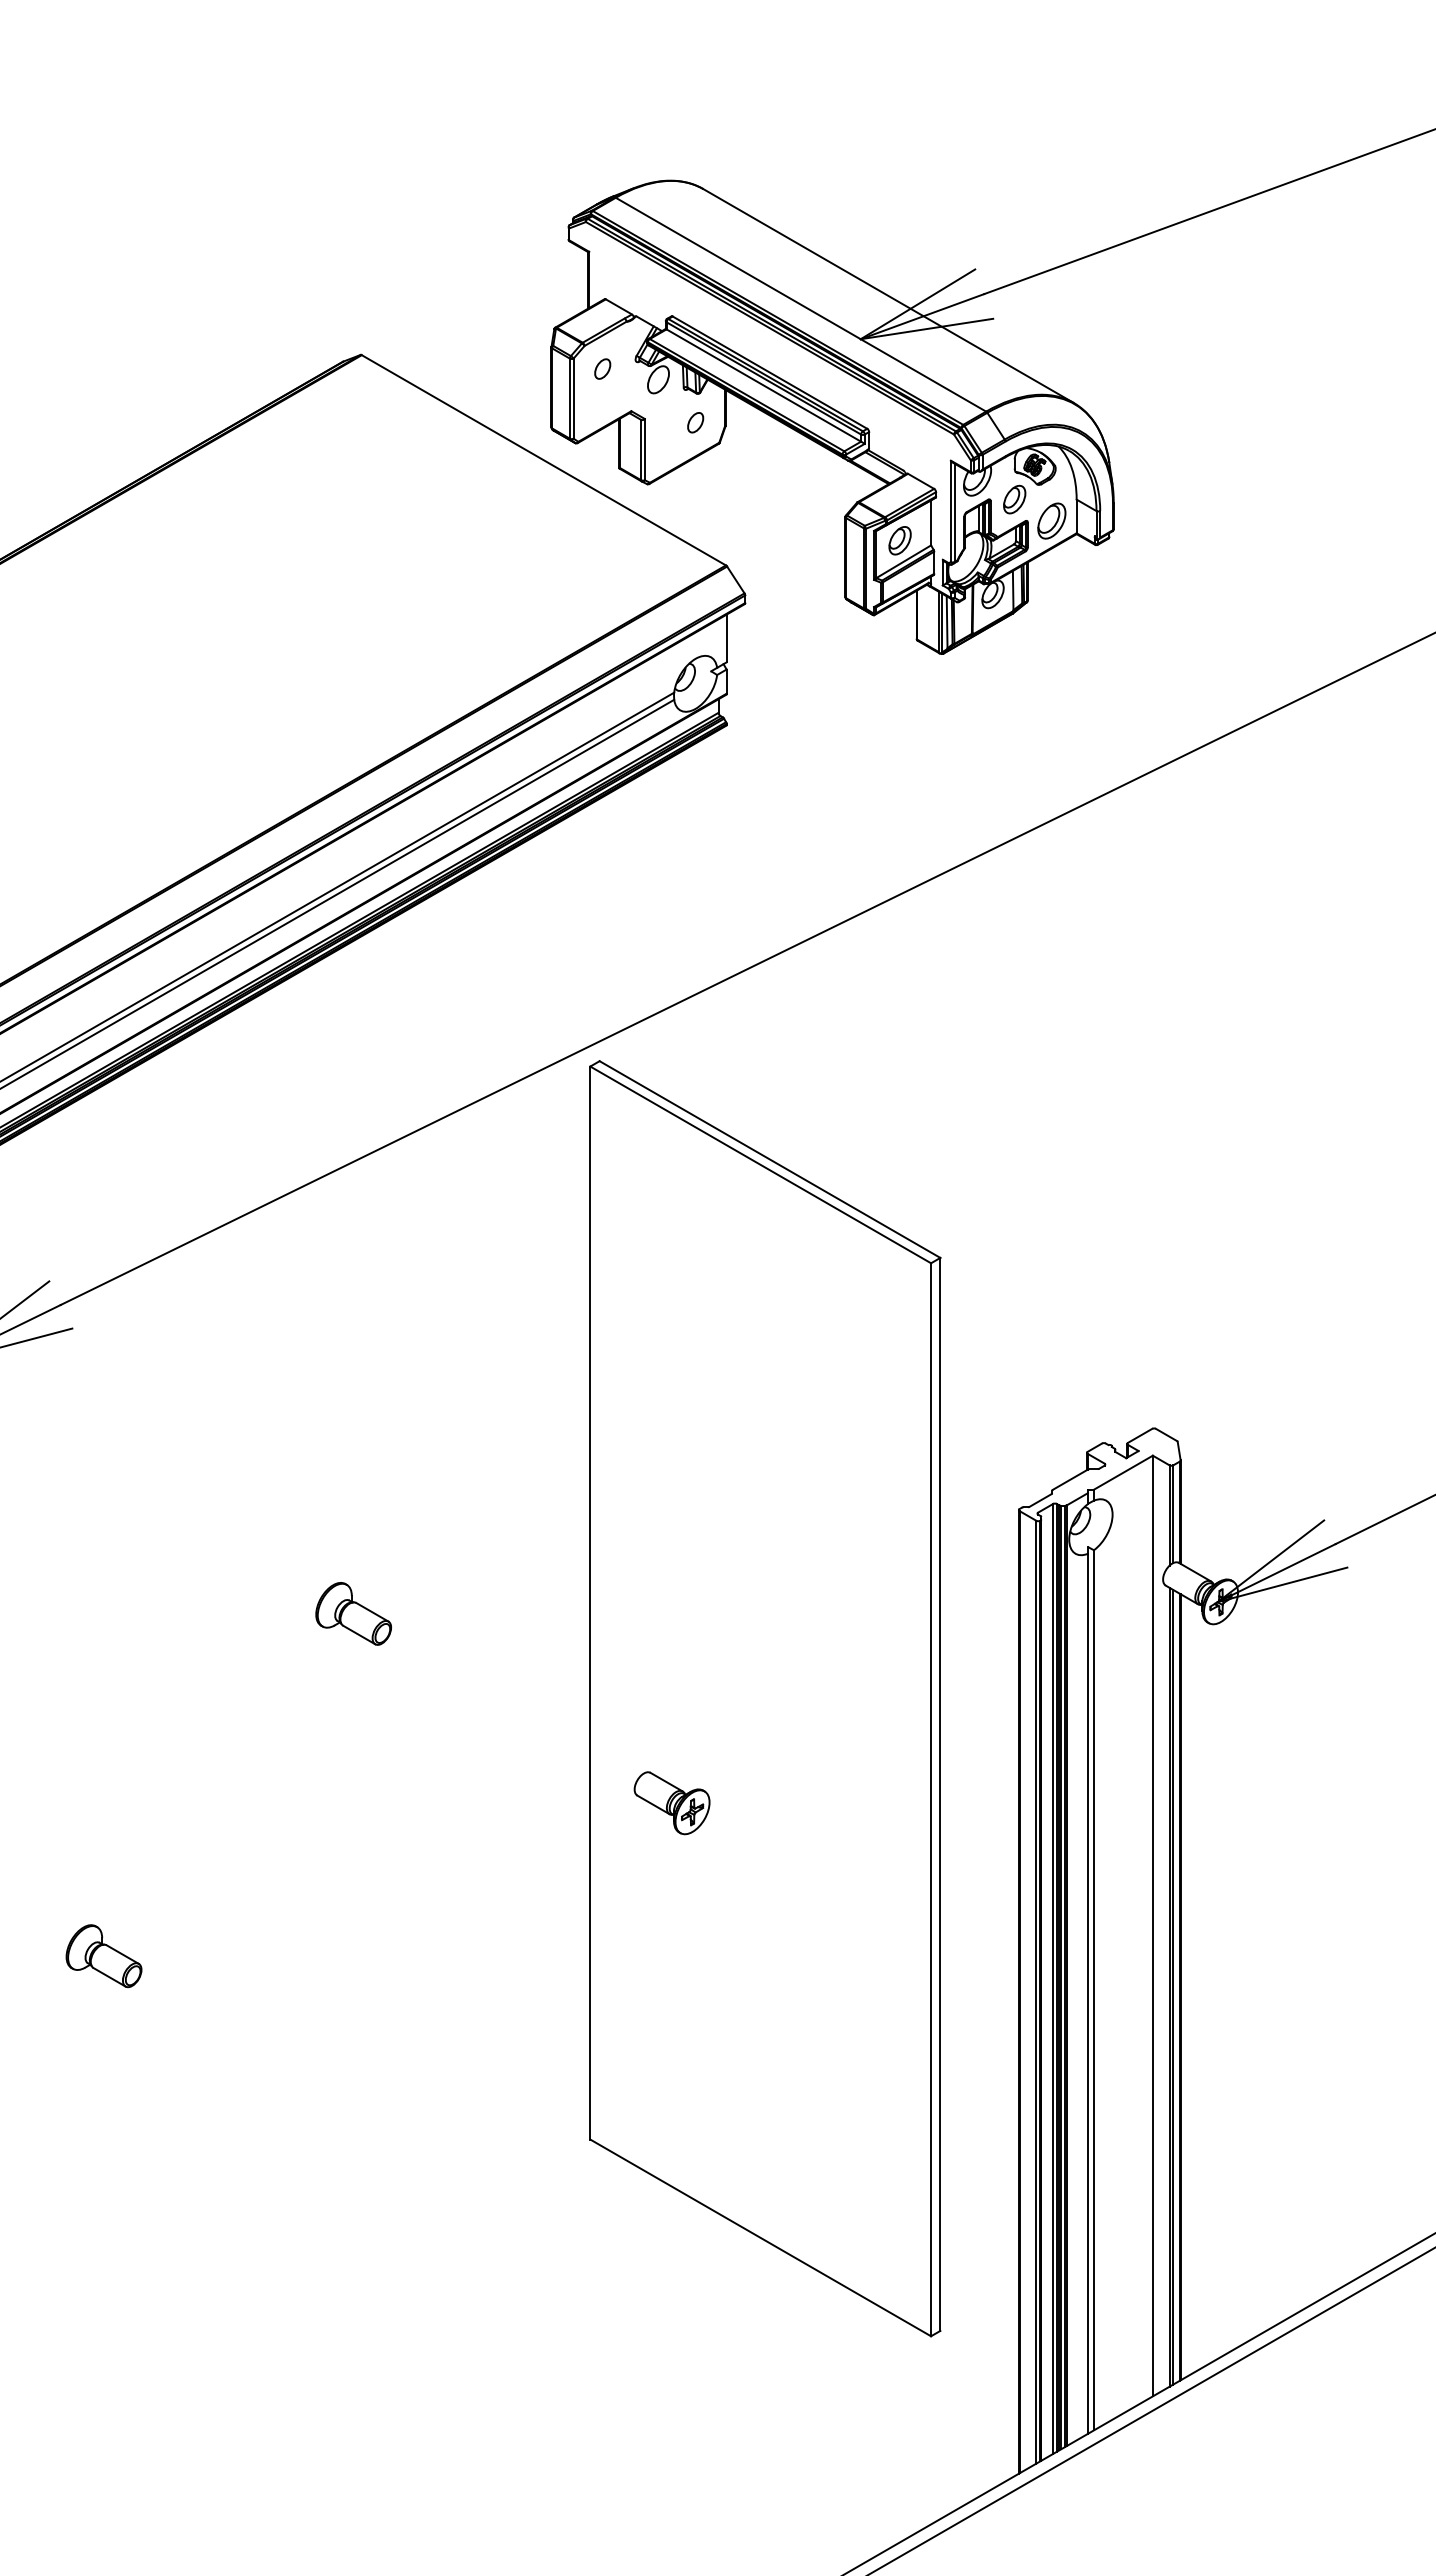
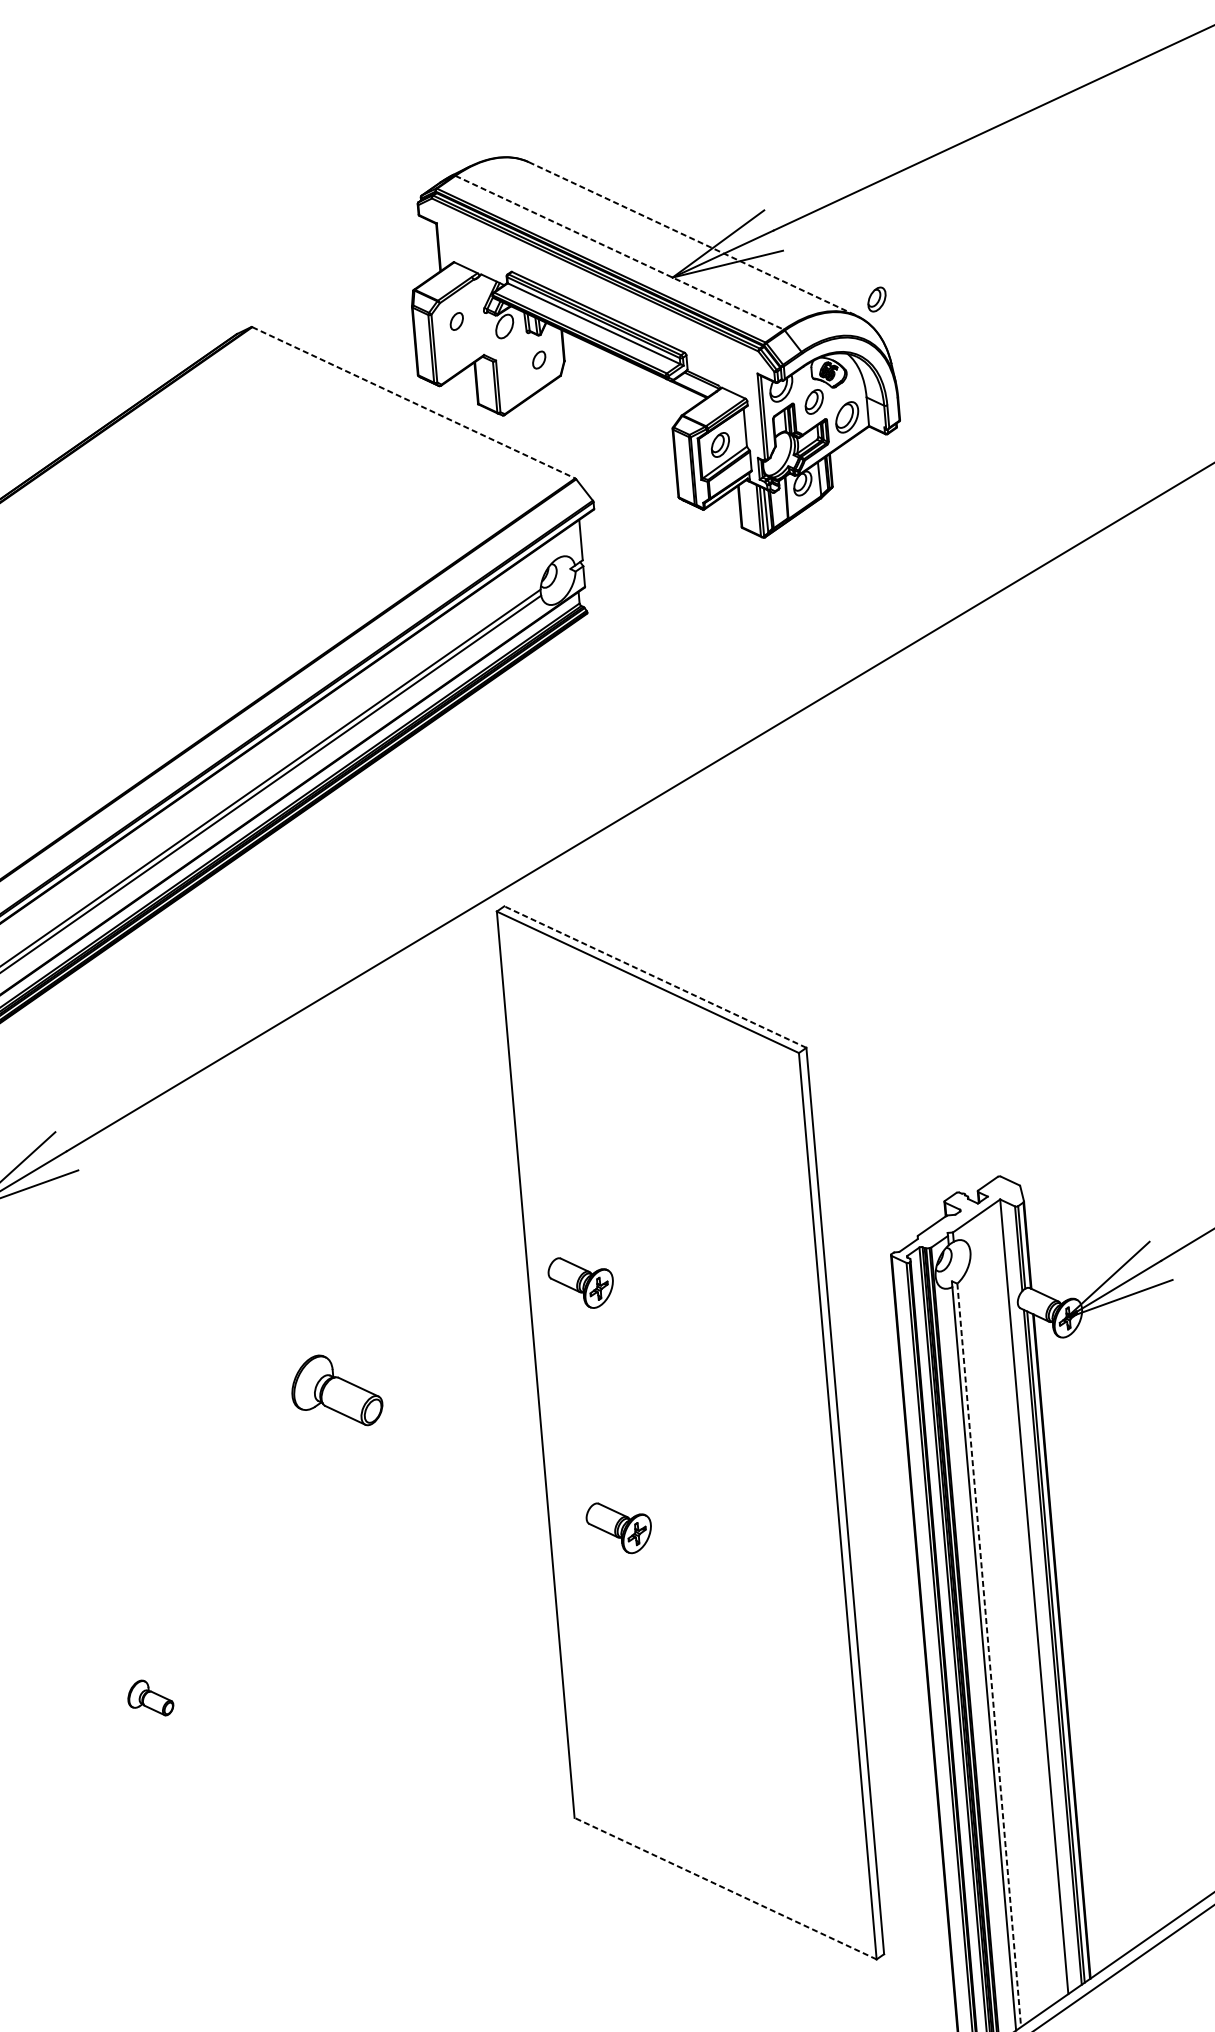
line: (888, 296) -> (692, 239), solid -> dashed
line: (800, 304) -> (619, 252), solid -> dashed
part: (1098, 385) -> (876, 299), added
line: (544, 460) -> (414, 402), solid -> dashed
line: (770, 1159) -> (655, 977), solid -> dashed
part: (651, 1511) -> (580, 1282), added
part: (353, 1613) -> (336, 1390), size x1.4
part: (103, 1956) -> (150, 1698), size x0.7
line: (1094, 1990) -> (989, 1655), solid -> dashed
line: (760, 2237) -> (725, 1888), solid -> dashed

